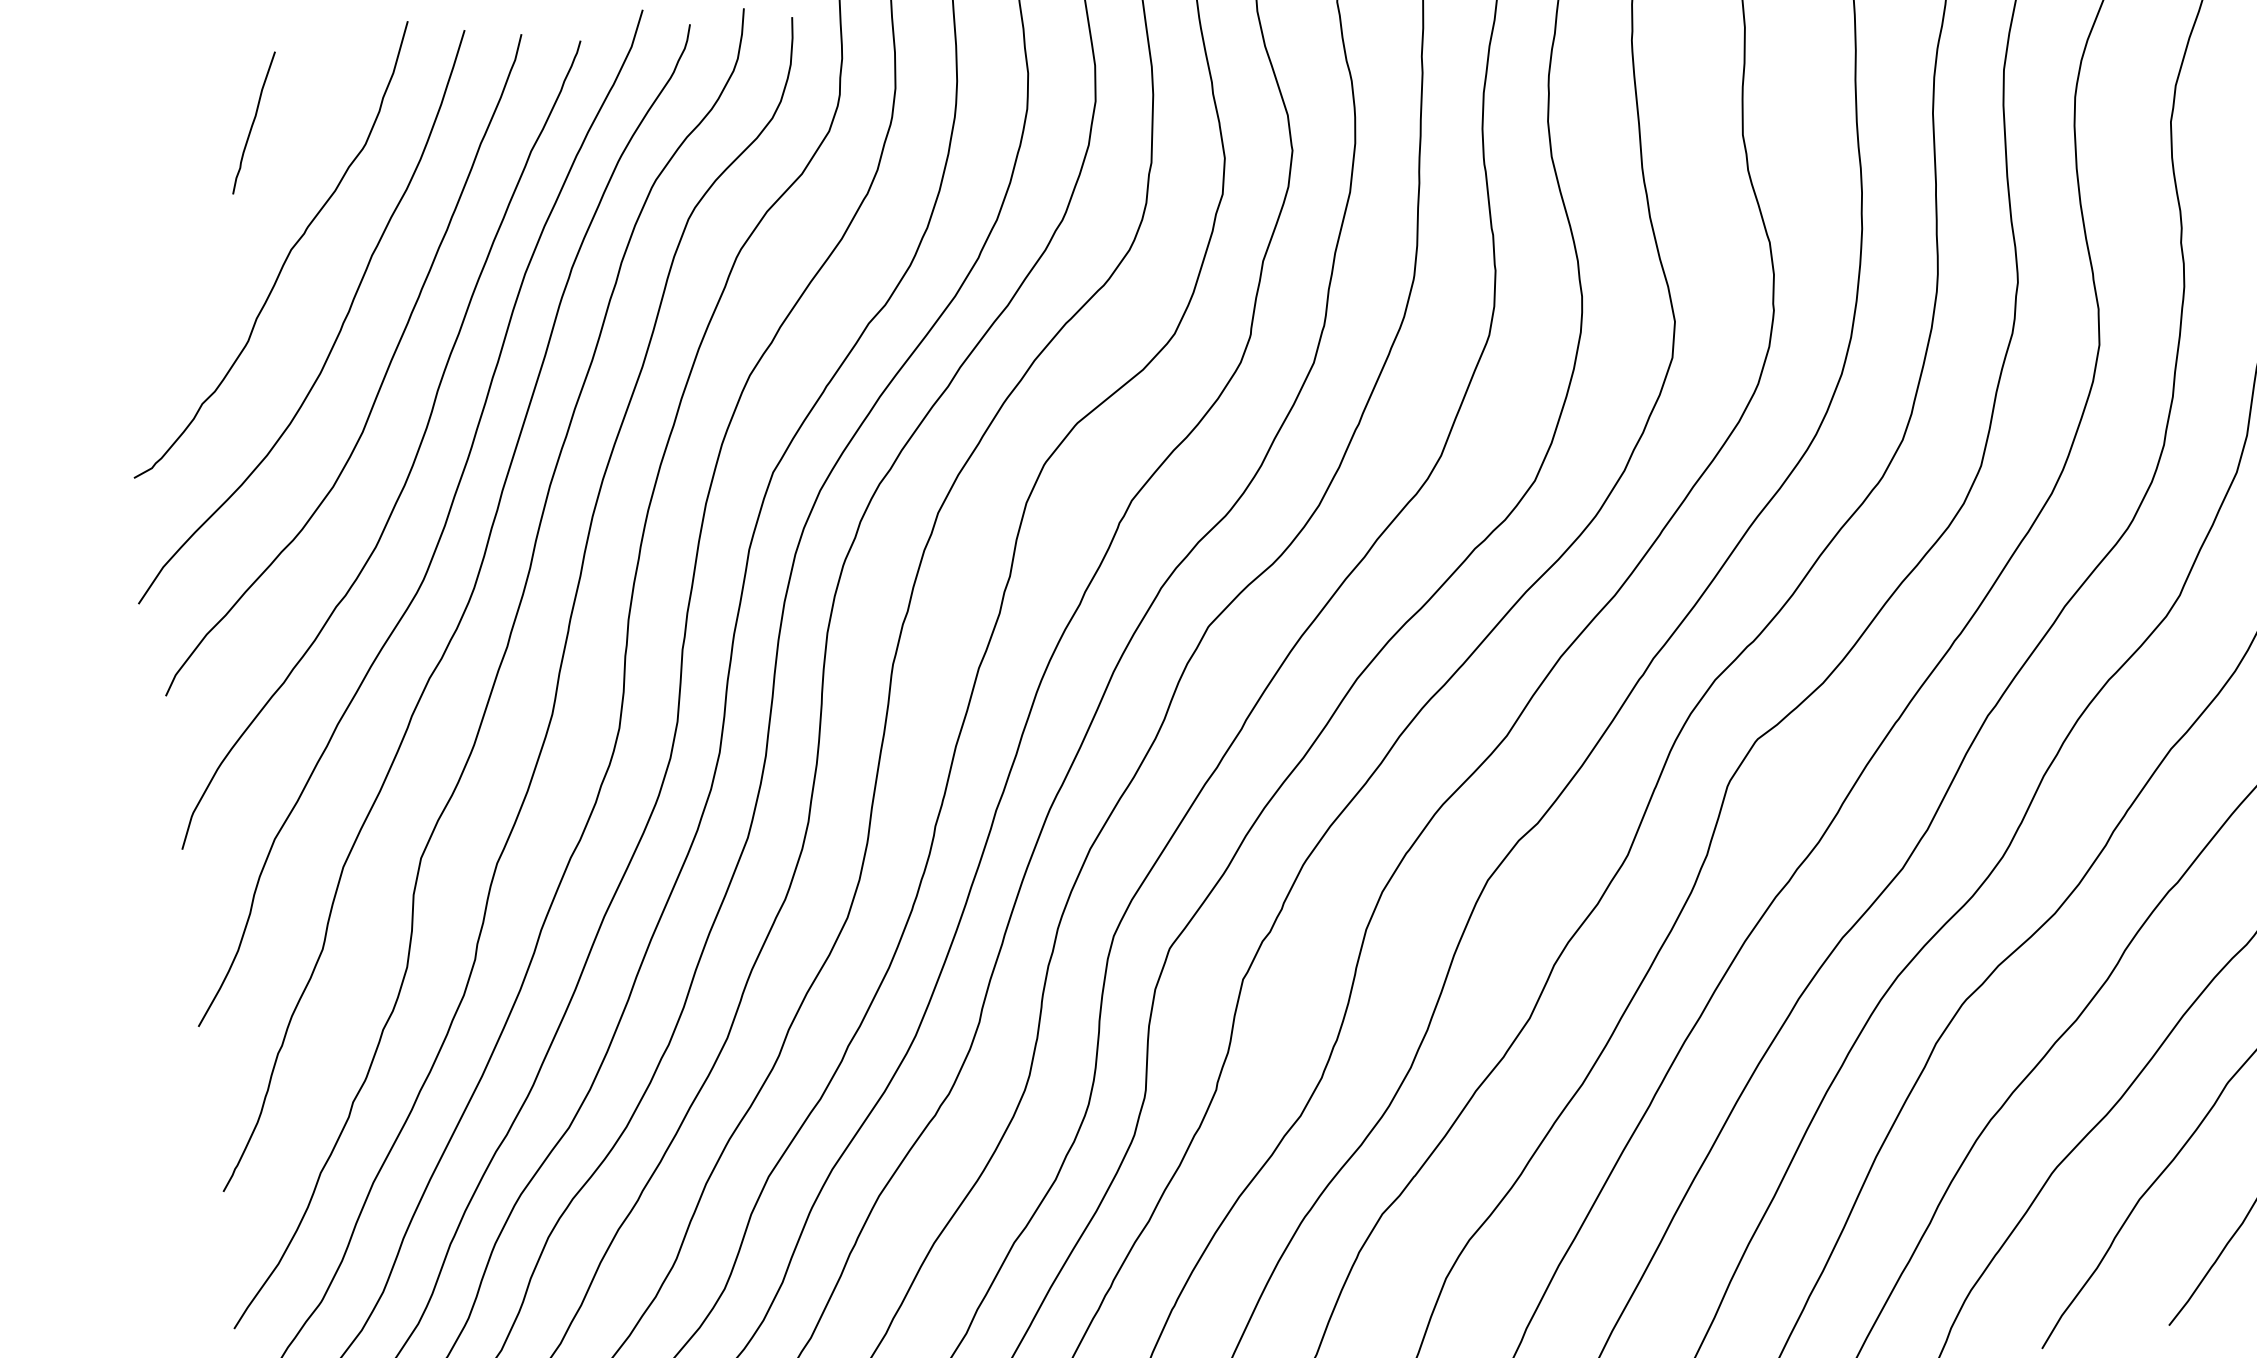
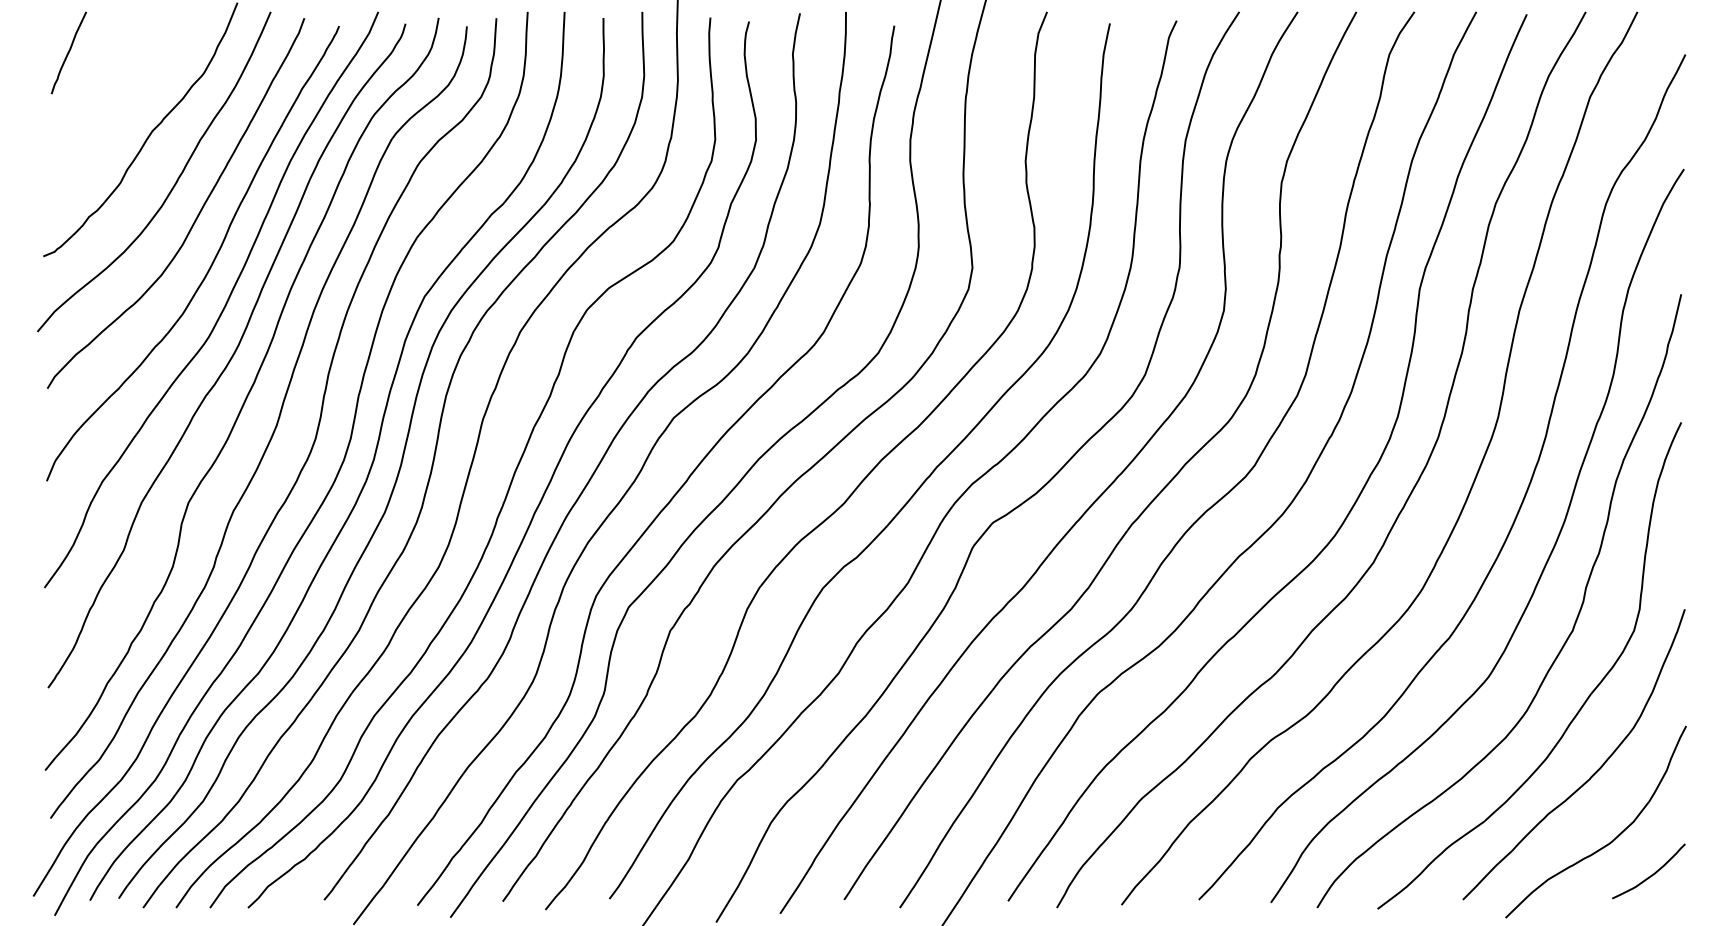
curve: (253, 122) -> (68, 52), moved

